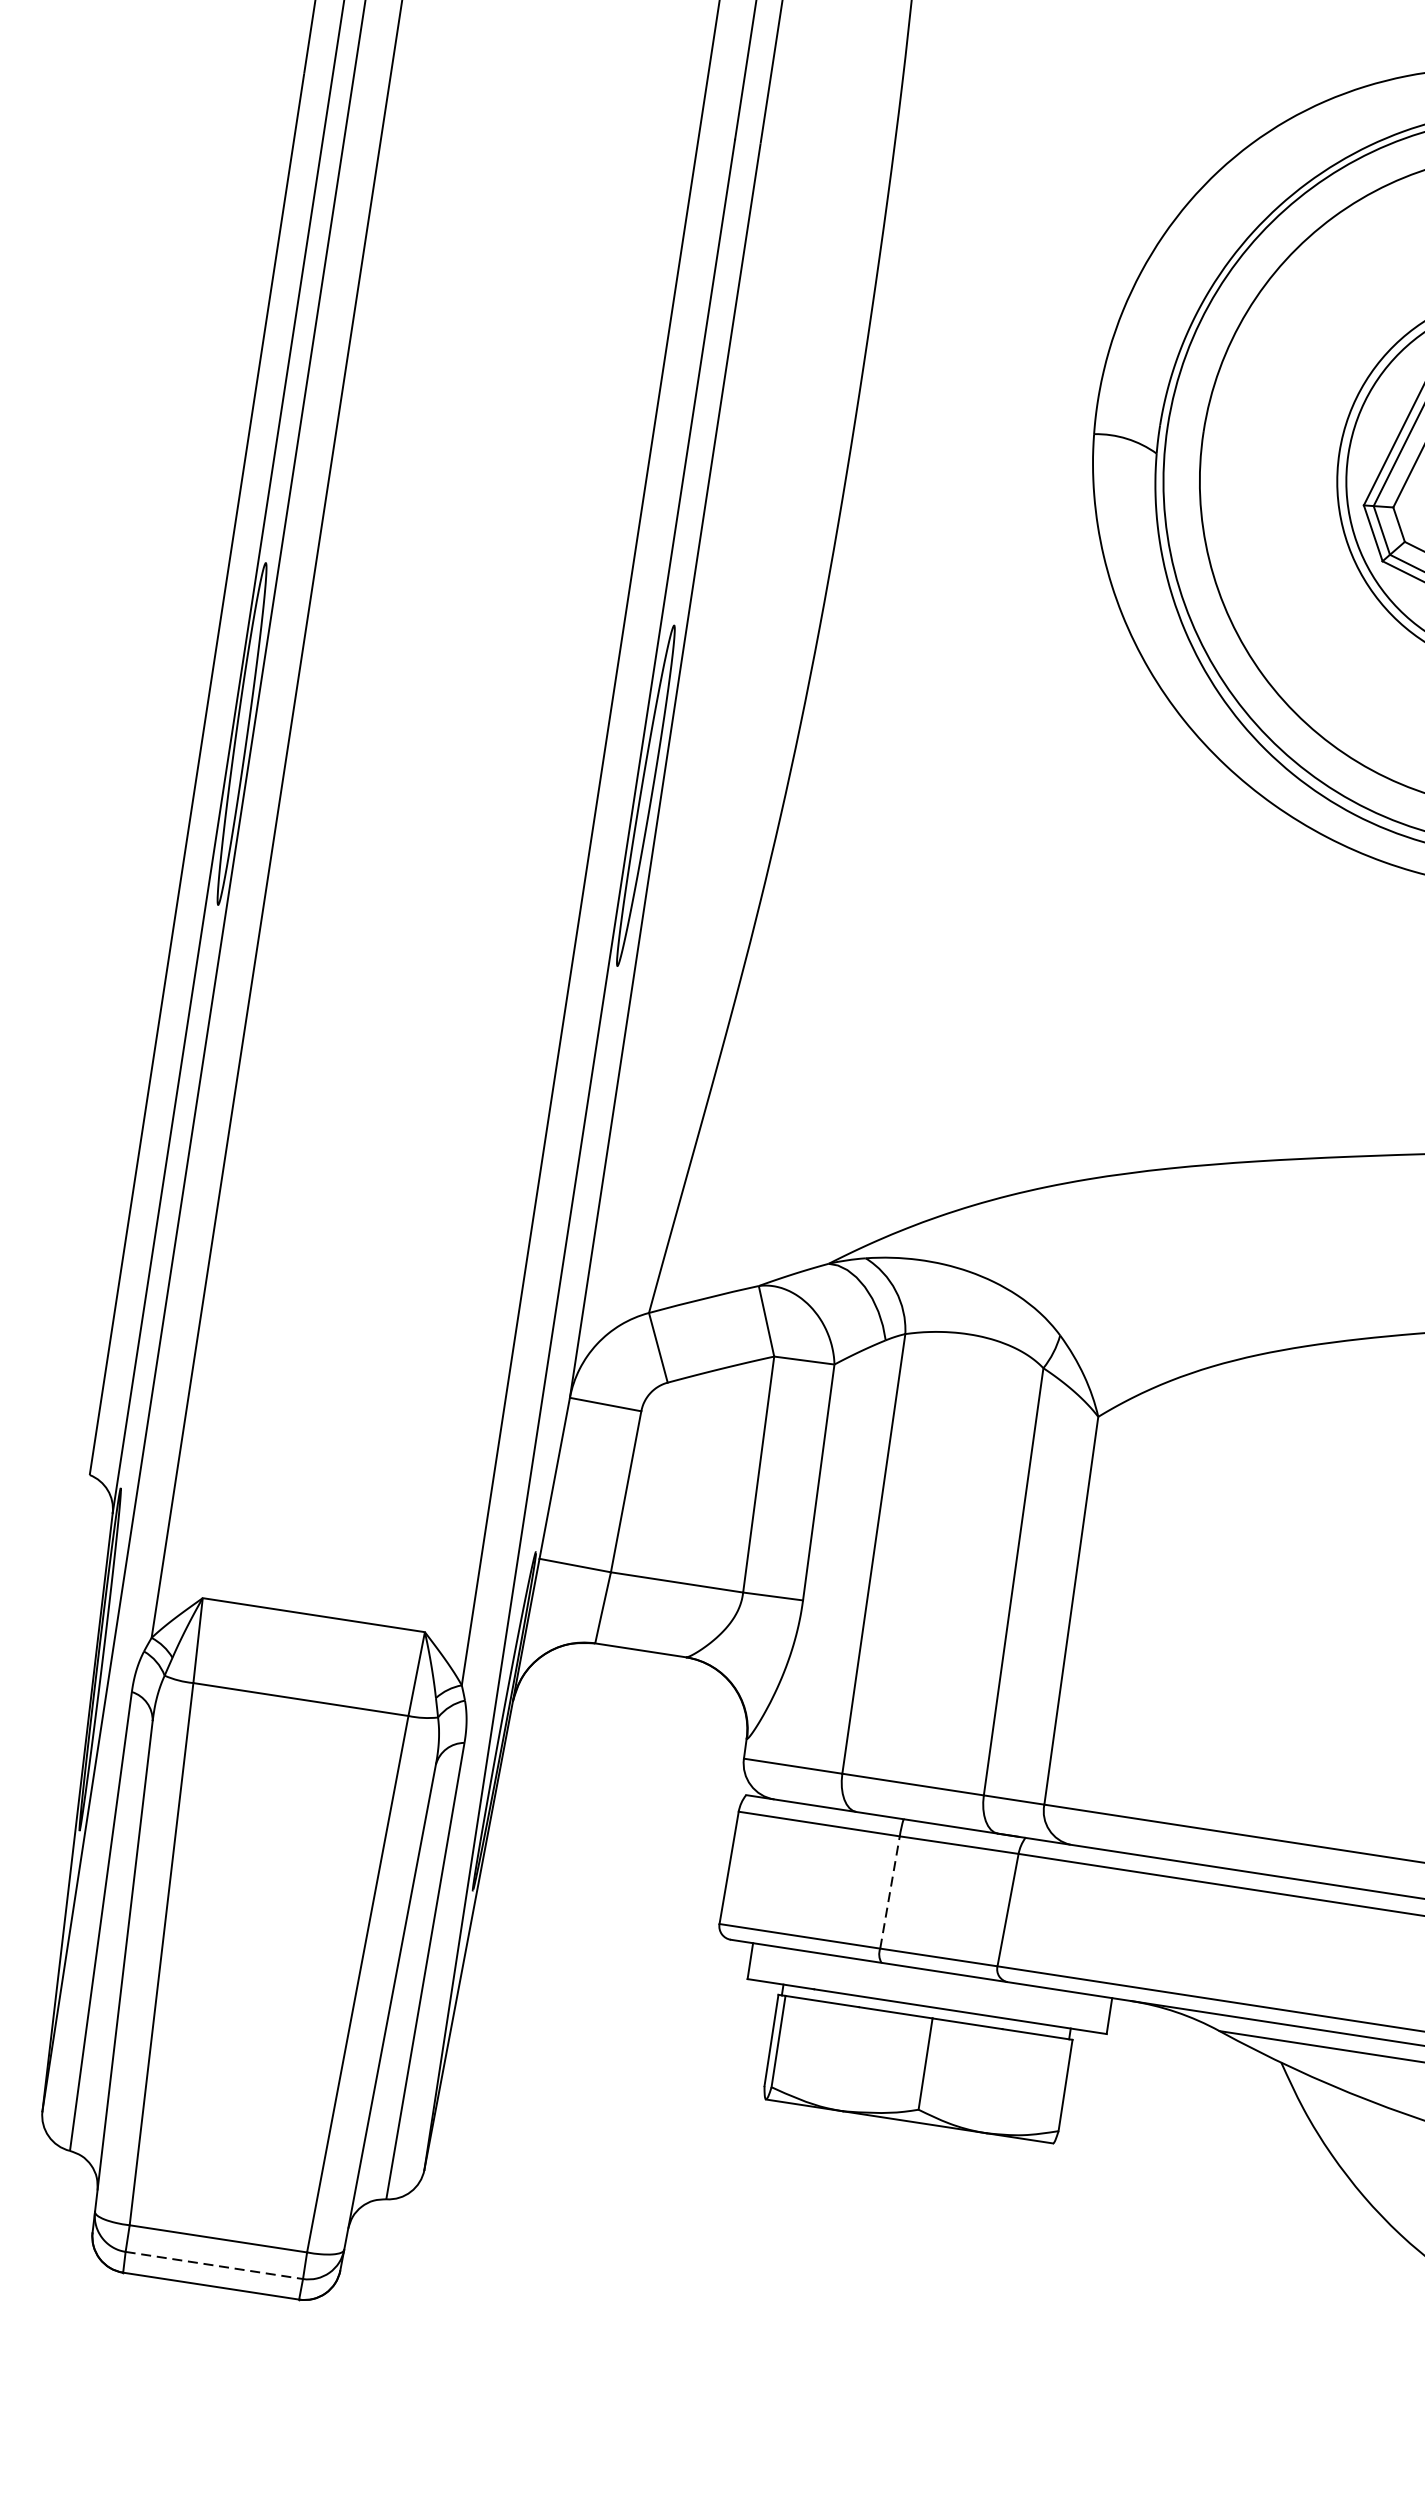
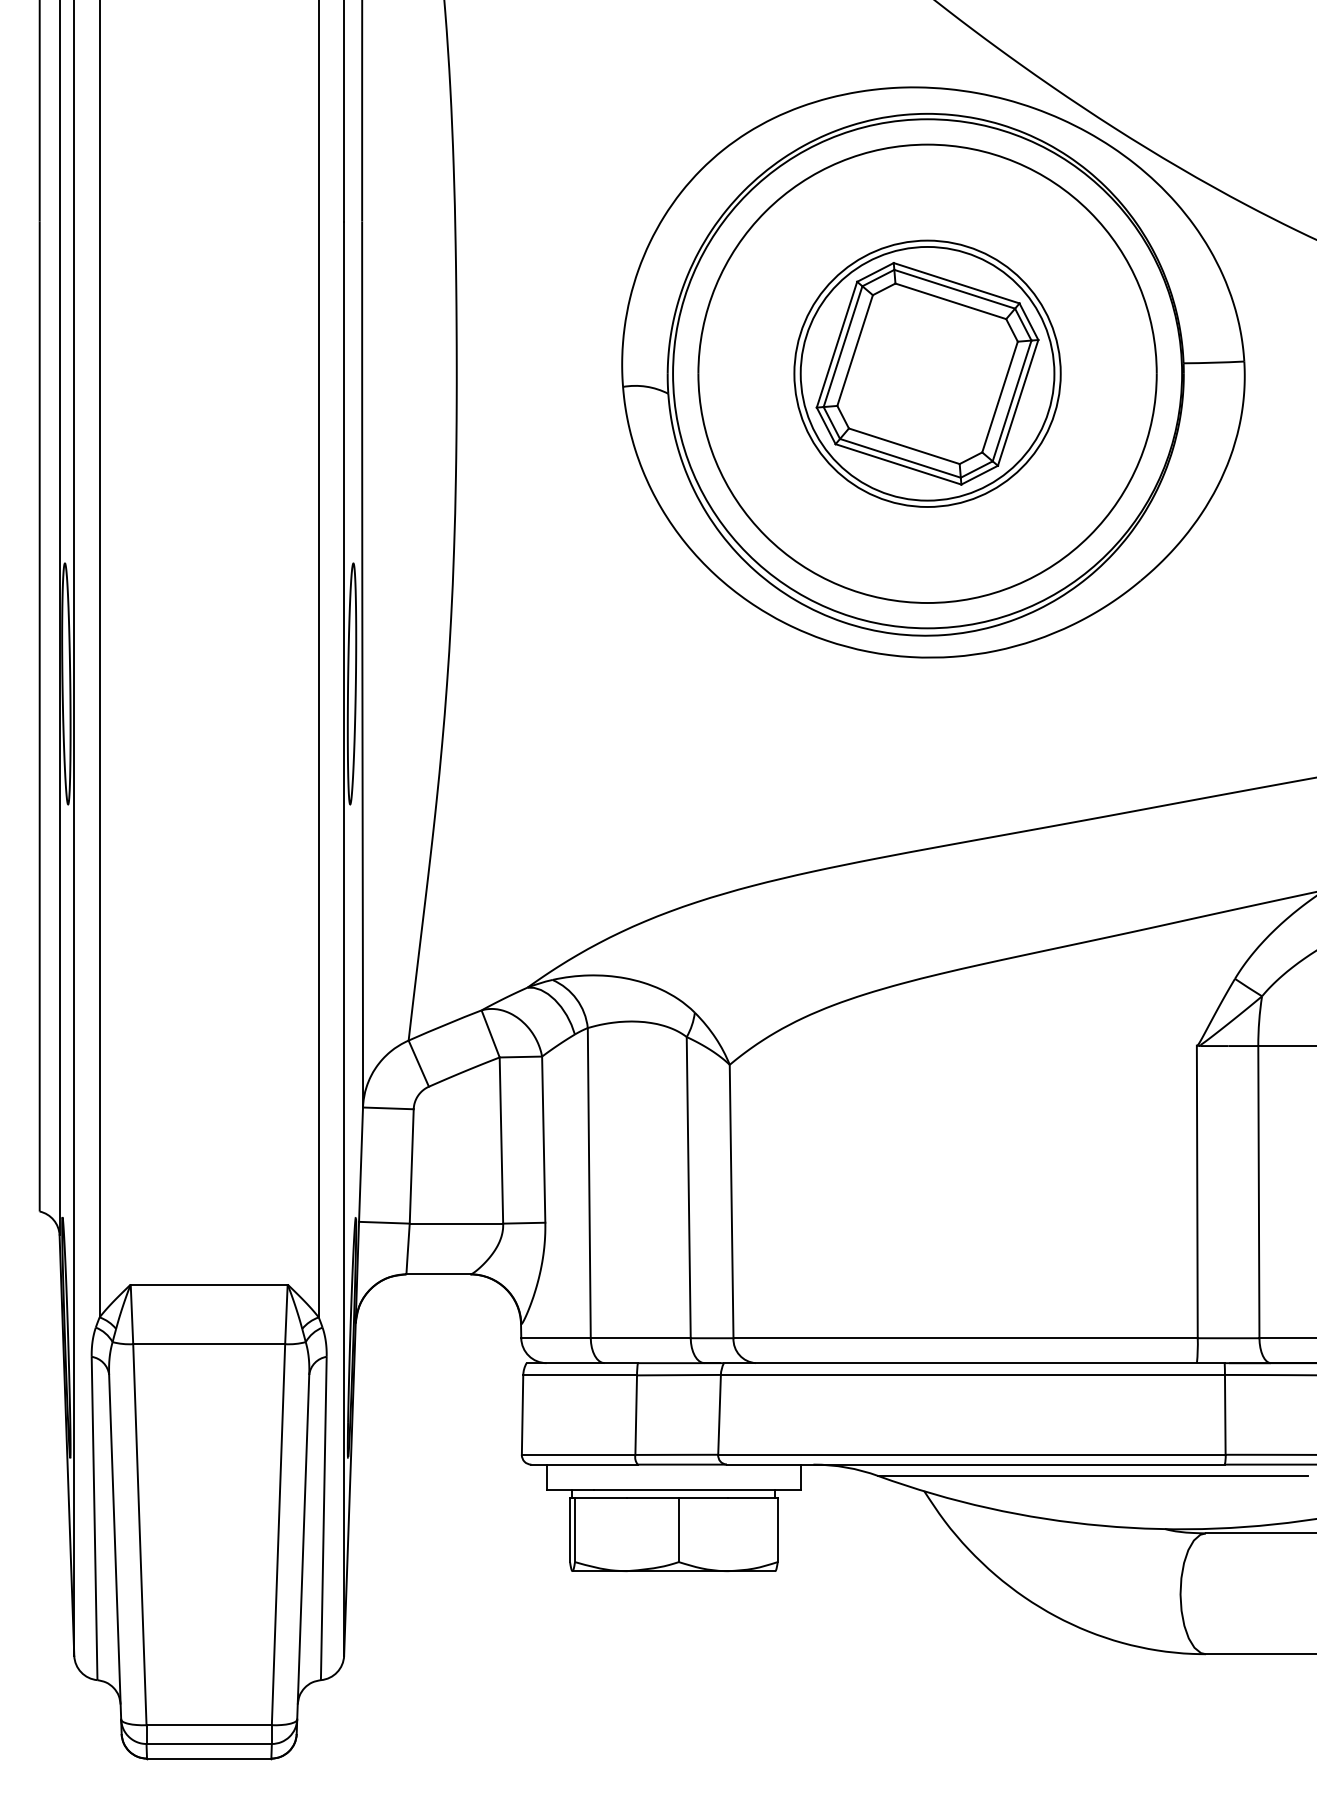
line: (890, 1893) -> (636, 1415), dashed -> solid
line: (214, 2264) -> (209, 1743), dashed -> solid

